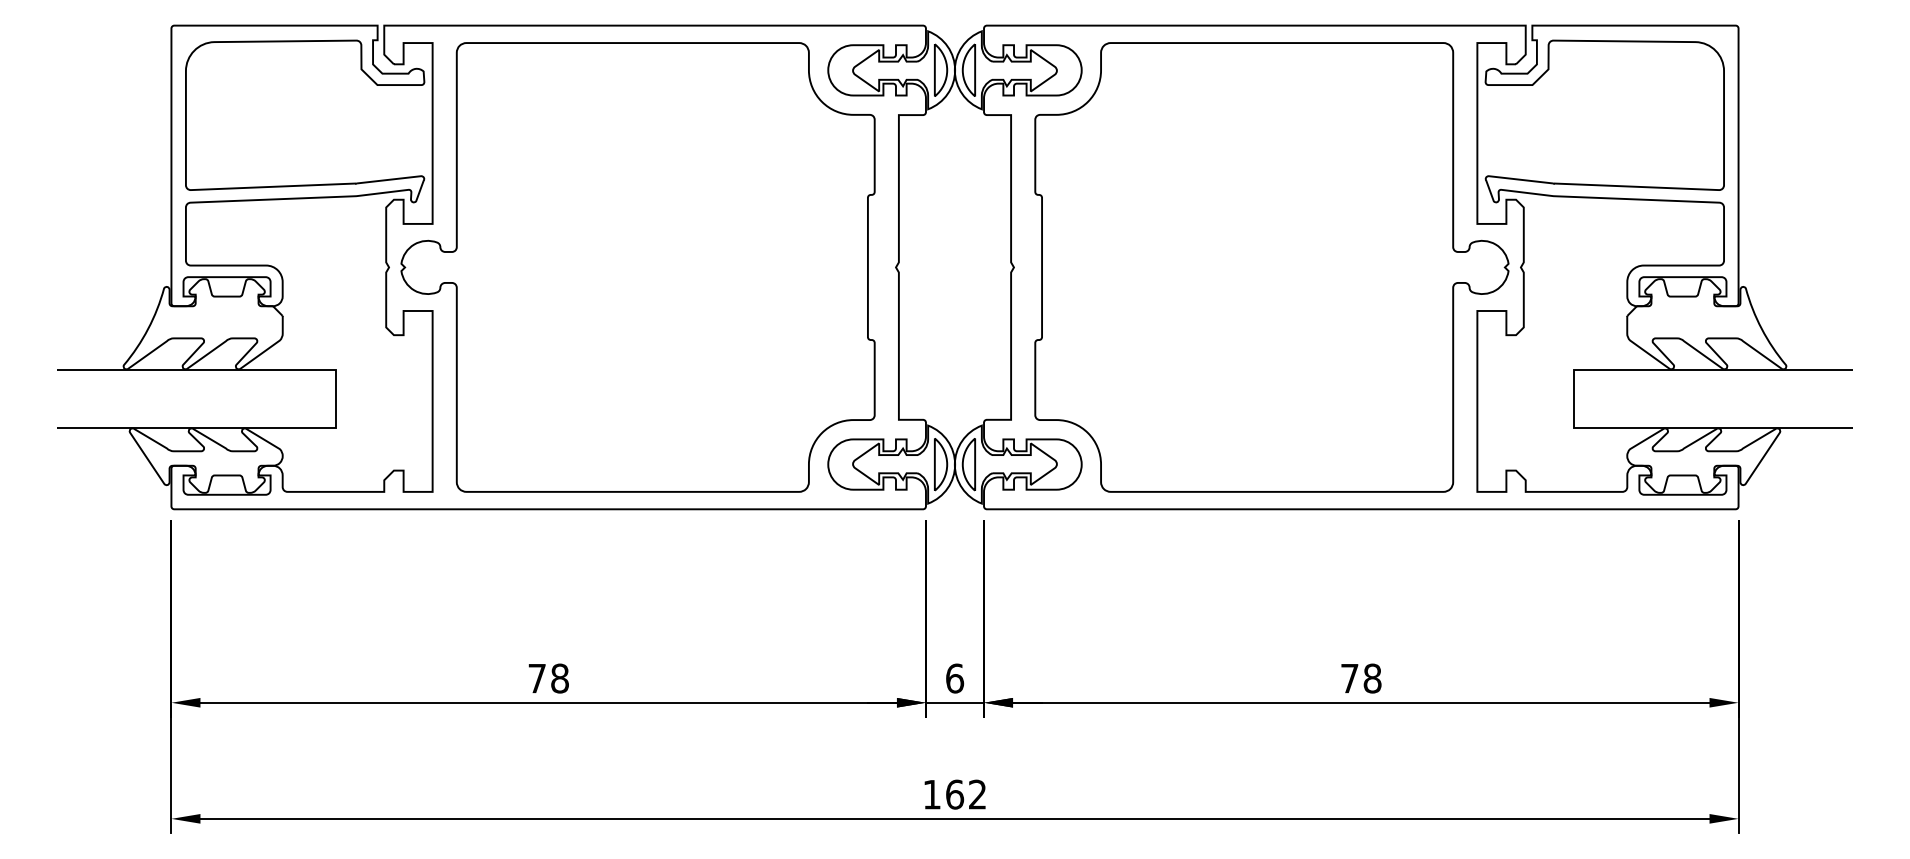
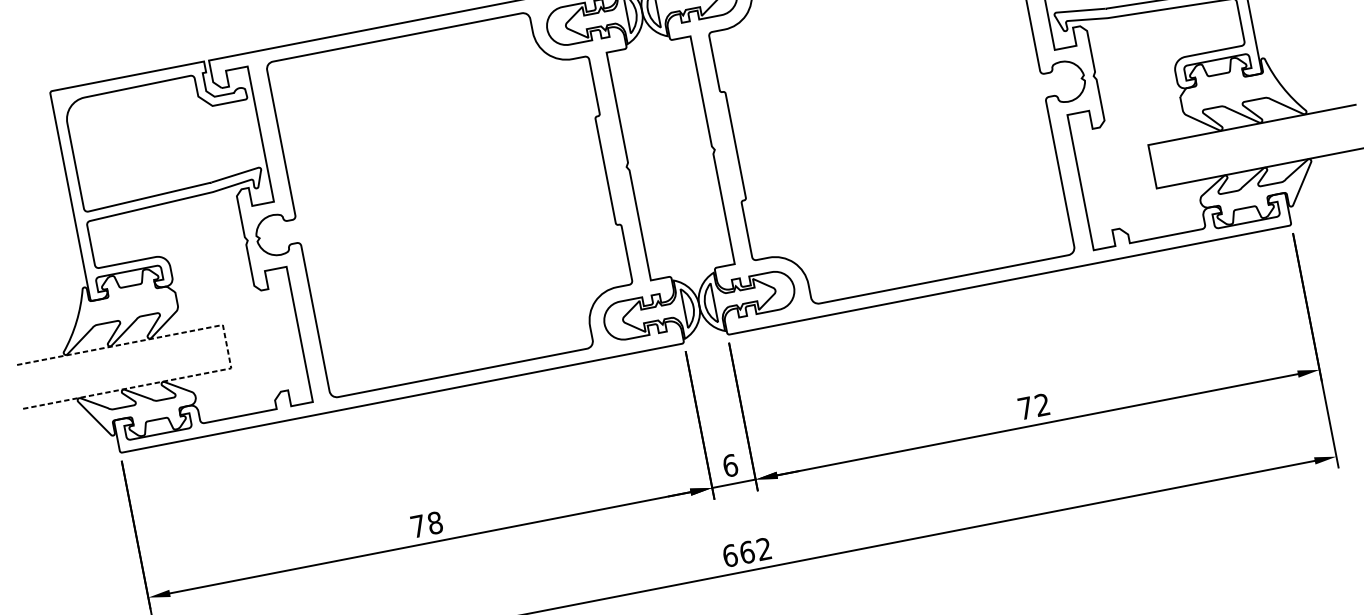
line: (335, 398) -> (226, 346), solid -> dashed
text: (1372, 678) -> (1042, 404), 78 -> 72
text: (932, 794) -> (730, 555), 162 -> 662

